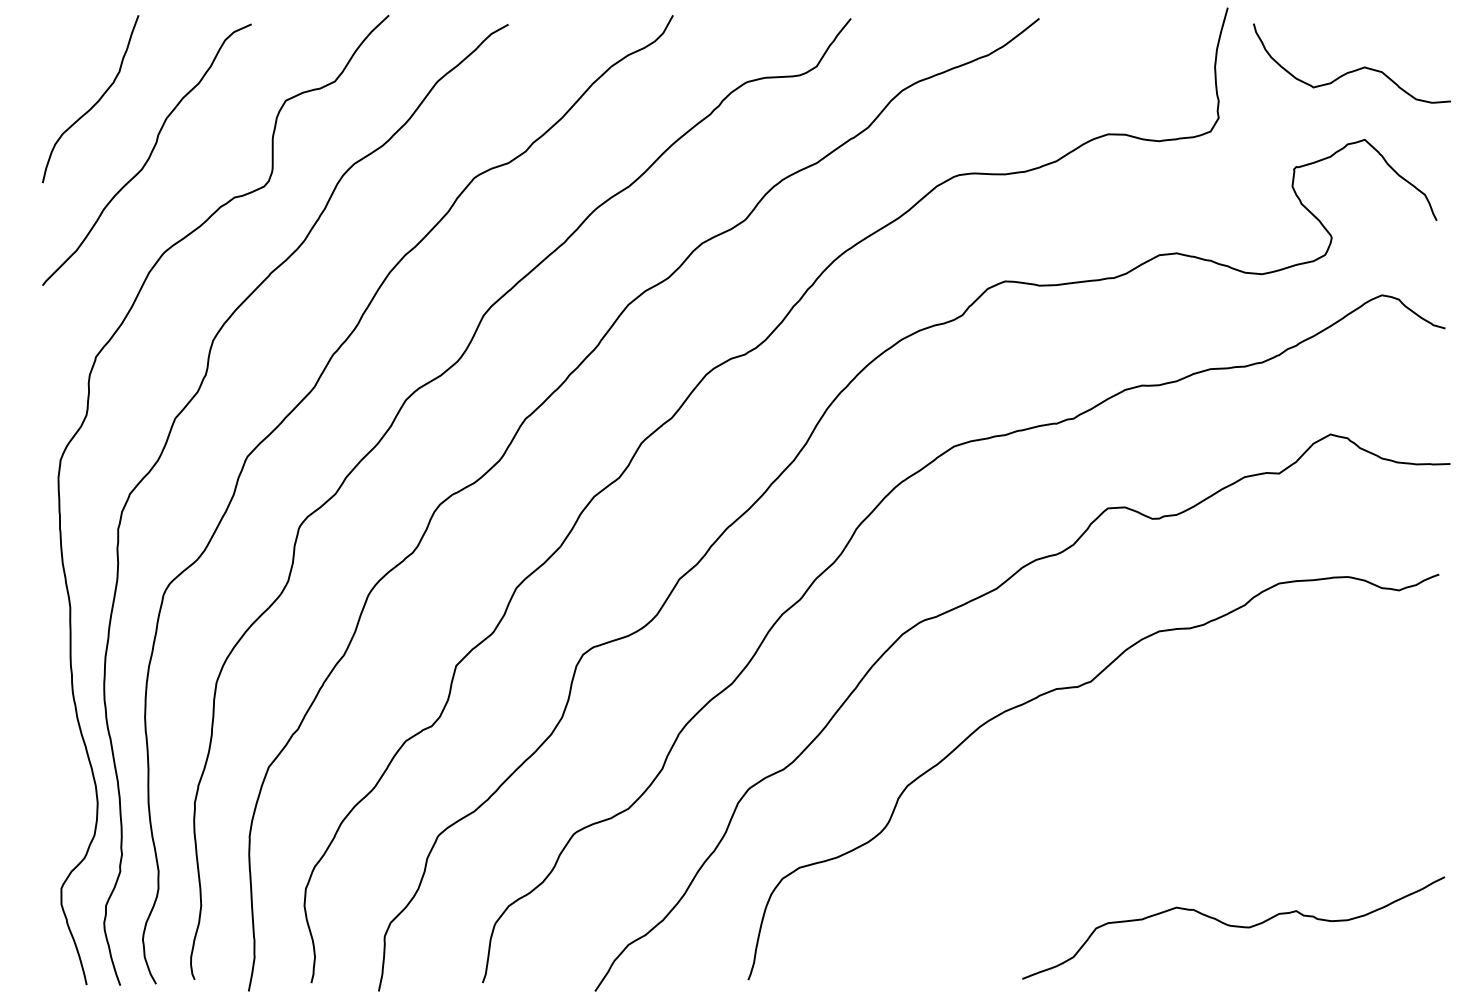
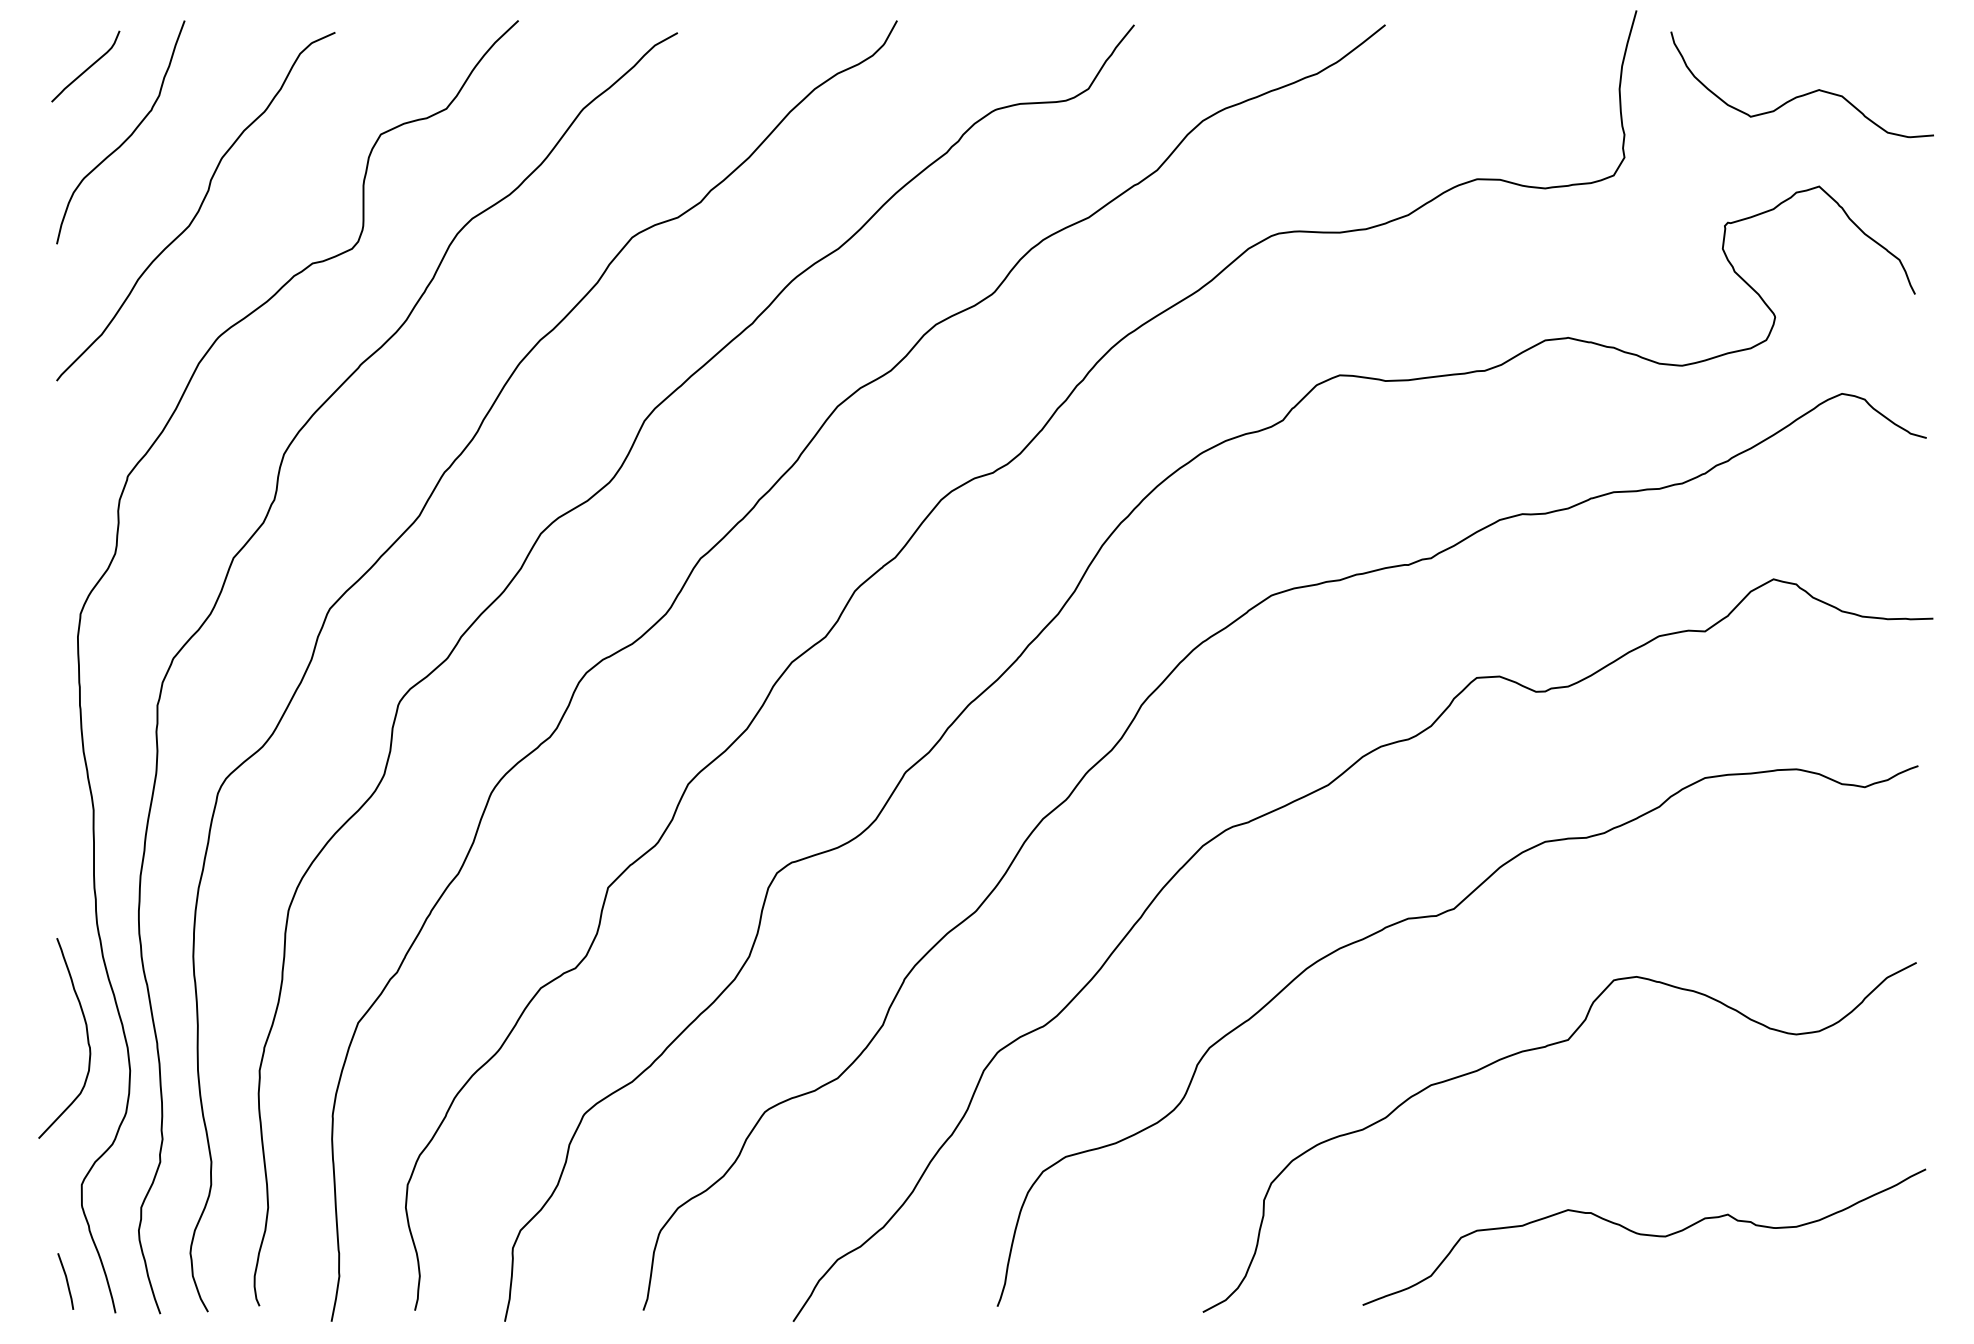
curve: (65, 50) -> (87, 67), added
curve: (64, 777) -> (86, 1036), added
curve: (1157, 786) -> (1543, 1048), added
line: (49, 961) -> (66, 1281), added

